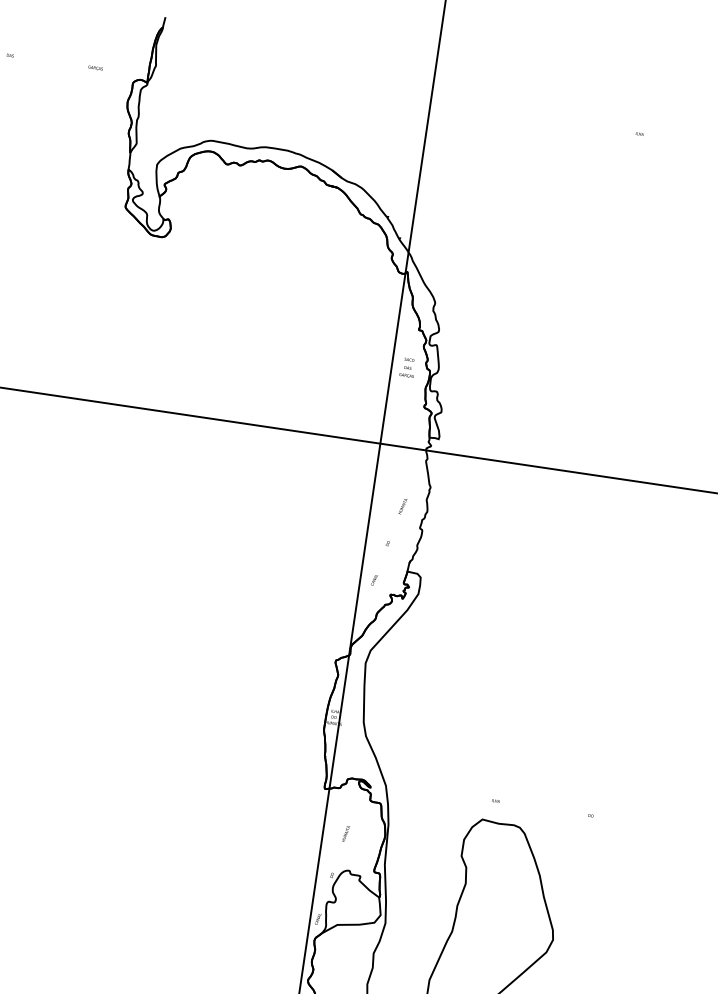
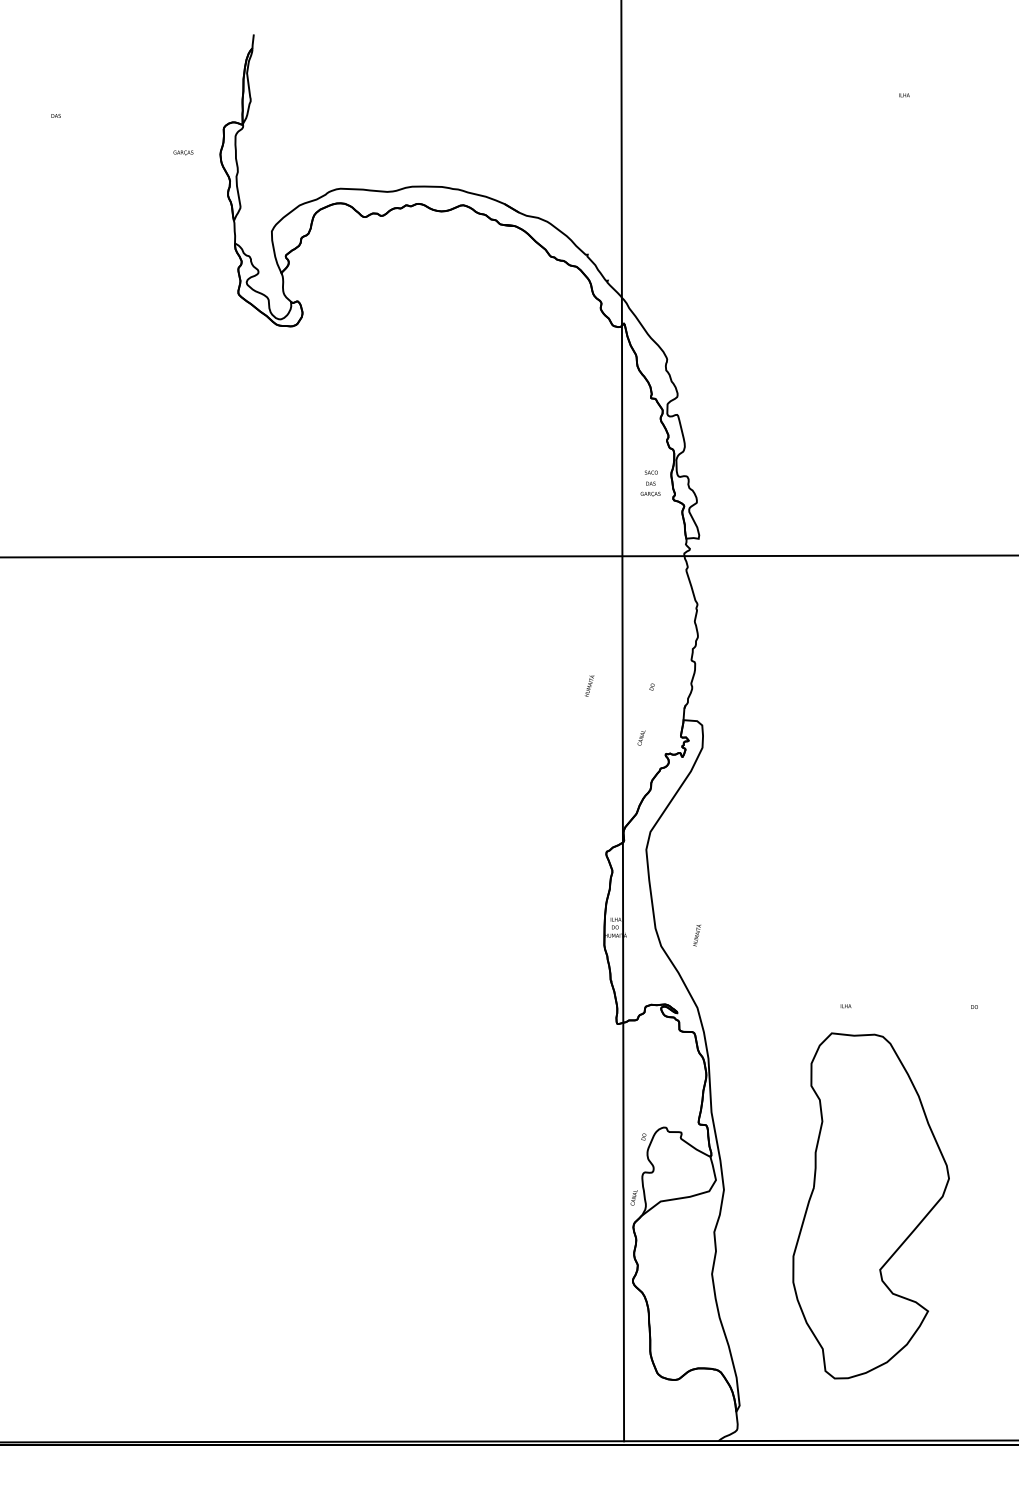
text: (95, 68) -> (183, 152), moved
text: (407, 367) -> (650, 483), moved
text: (402, 506) -> (589, 685), moved
text: (345, 833) -> (696, 935), moved

